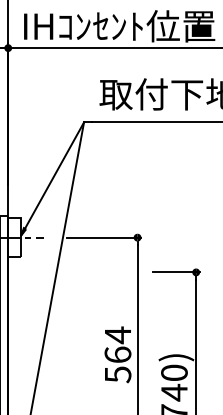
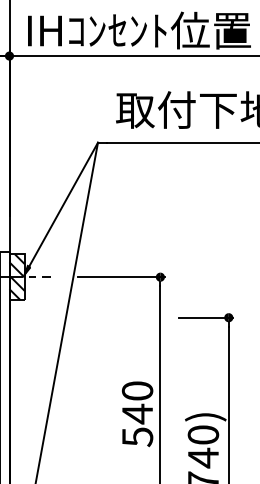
hatch: (14, 237) -> (16, 277), added
text: (117, 345) -> (137, 402), 564 -> 540

